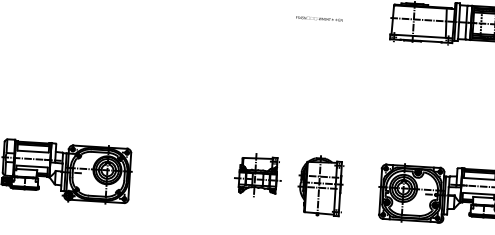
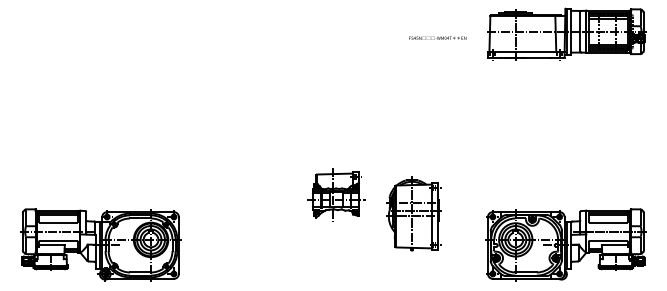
text: (319, 18) -> (437, 37), moved
part: (258, 175) -> (336, 194), moved
part: (320, 185) -> (413, 213), moved

